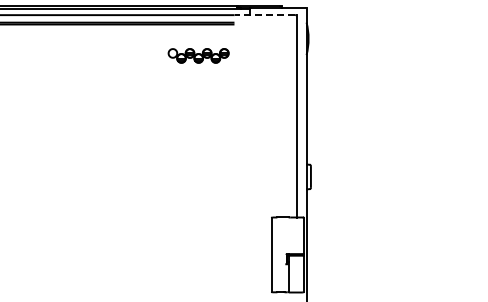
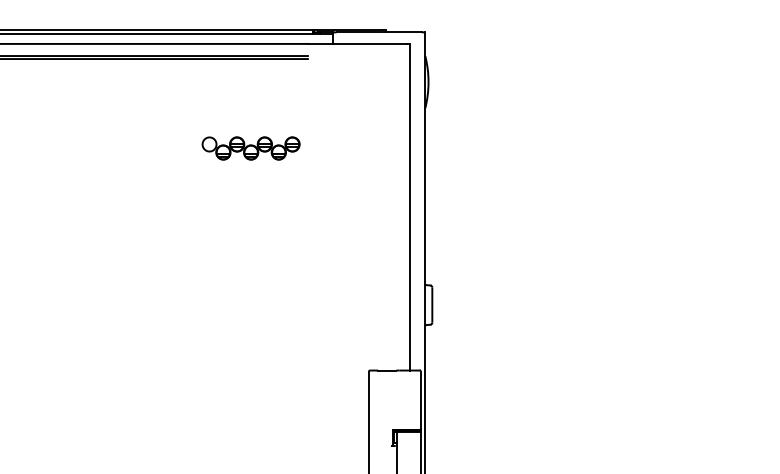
line: (264, 15) -> (357, 44), dashed -> solid
part: (198, 55) -> (250, 147), moved

